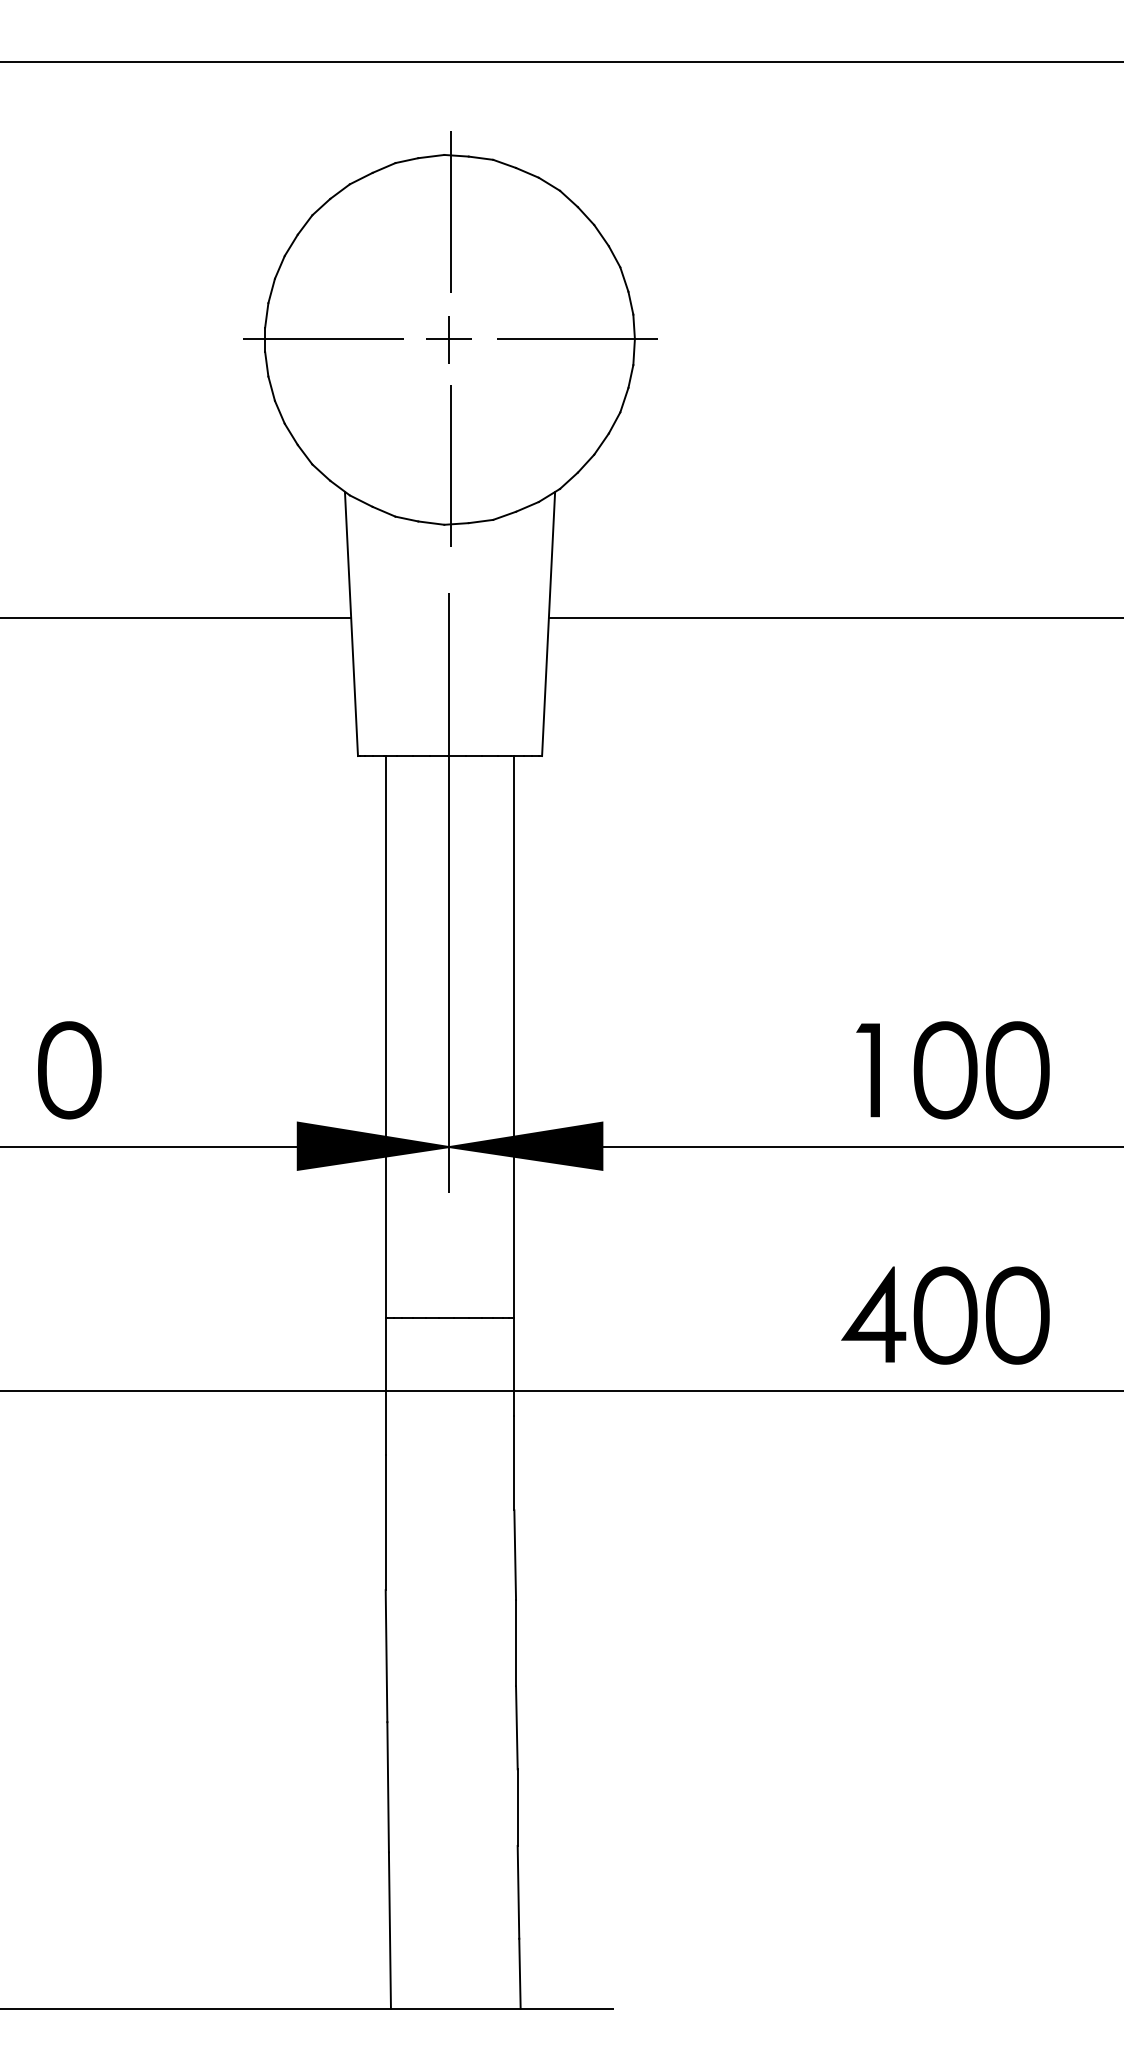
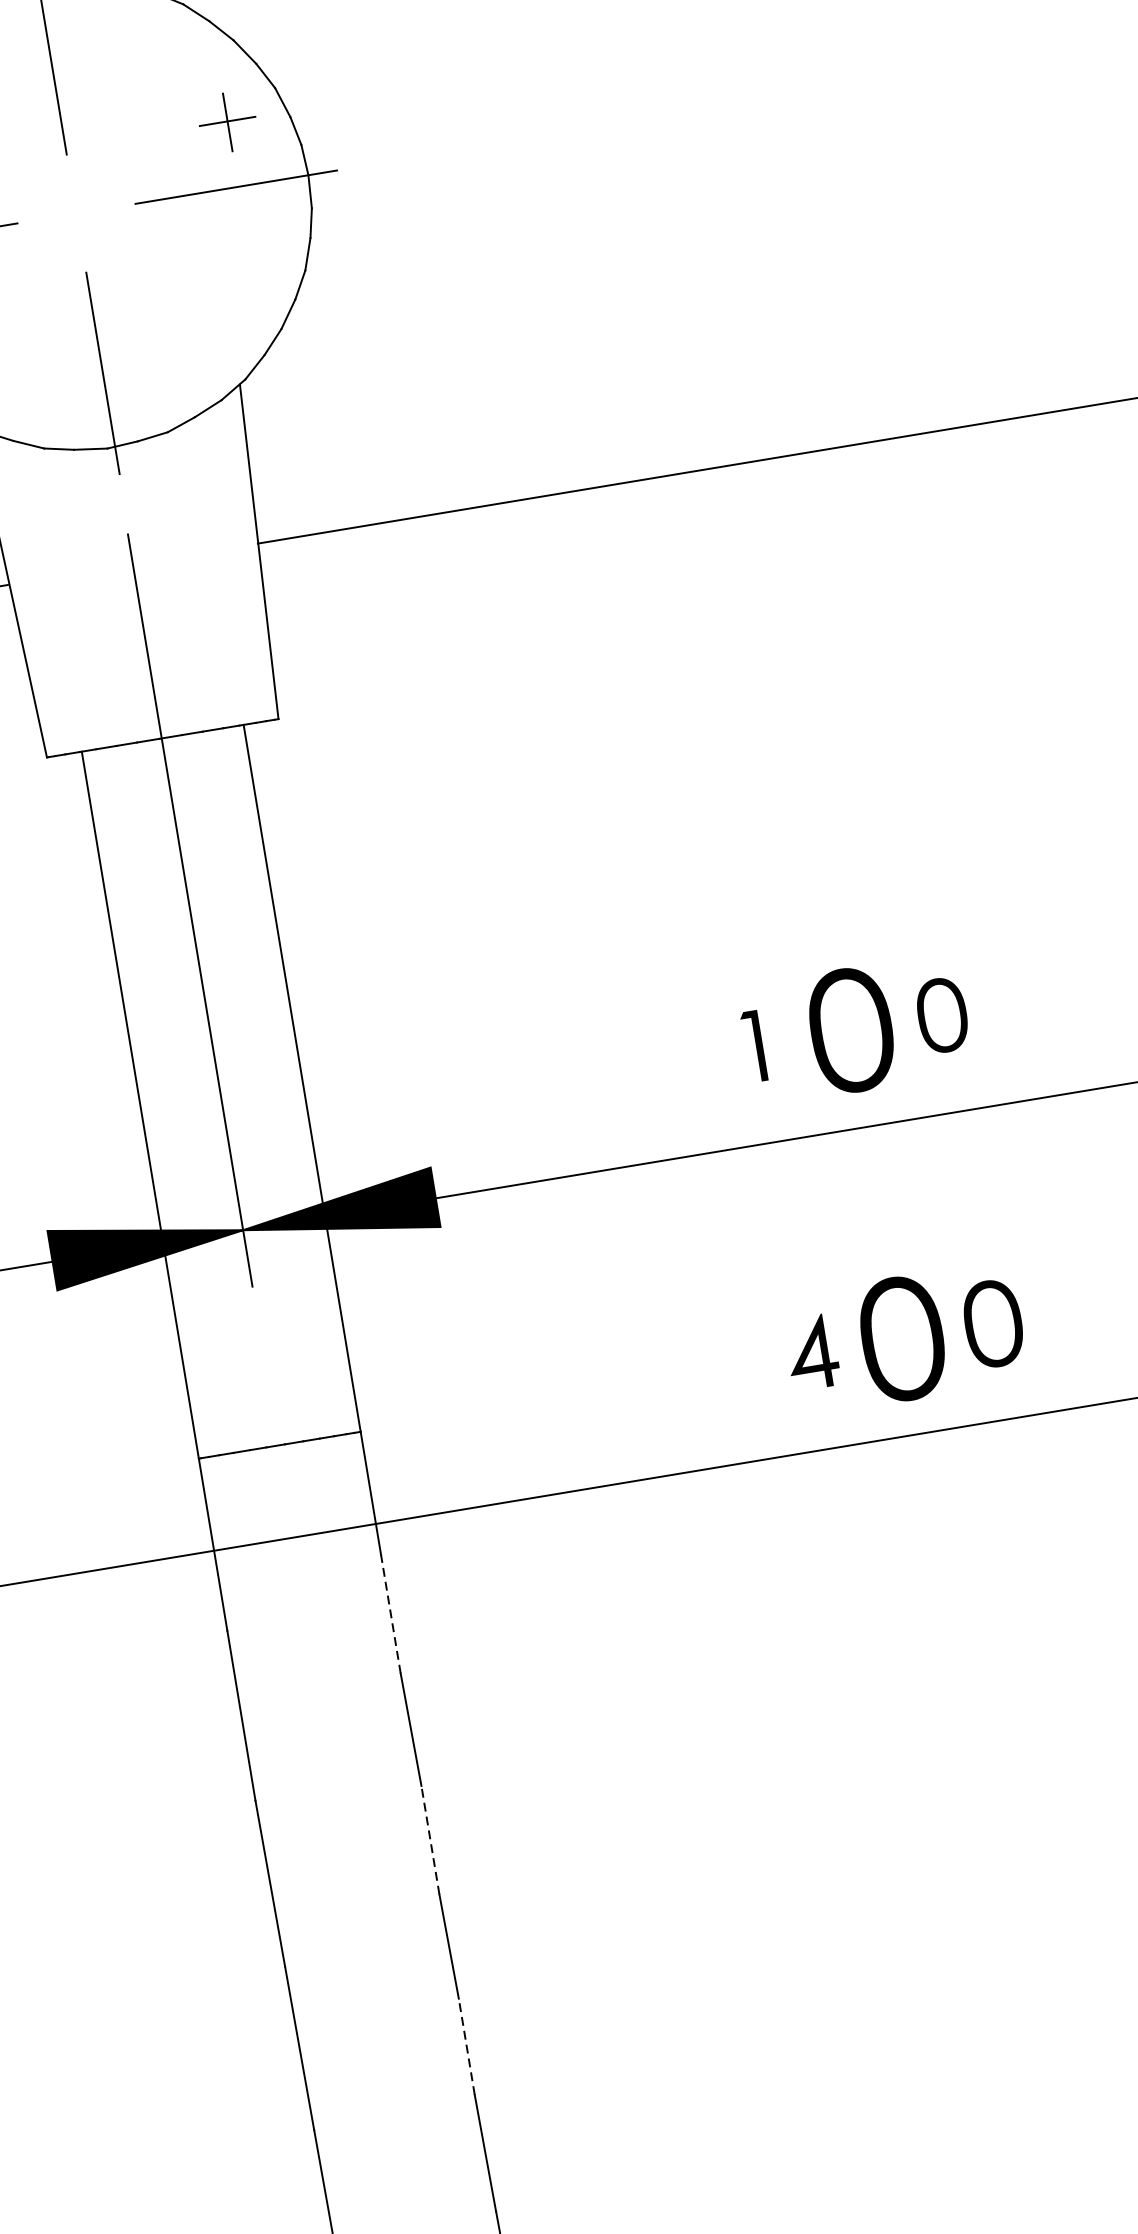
part: (448, 339) -> (226, 122), moved
part: (867, 1070) -> (753, 1046), size x0.6
part: (1017, 1070) -> (941, 1015), size x0.6
part: (873, 1314) -> (811, 1352), size x0.6
part: (1017, 1315) -> (992, 1323), size x0.7
line: (514, 1462) -> (390, 1613), solid -> dashed
line: (516, 1642) -> (430, 1839), solid -> dashed
line: (517, 1807) -> (466, 2046), solid -> dashed

